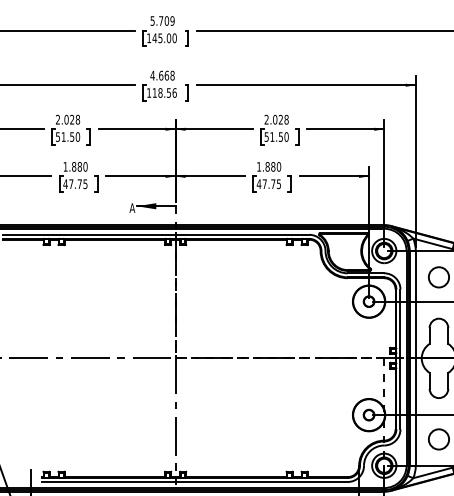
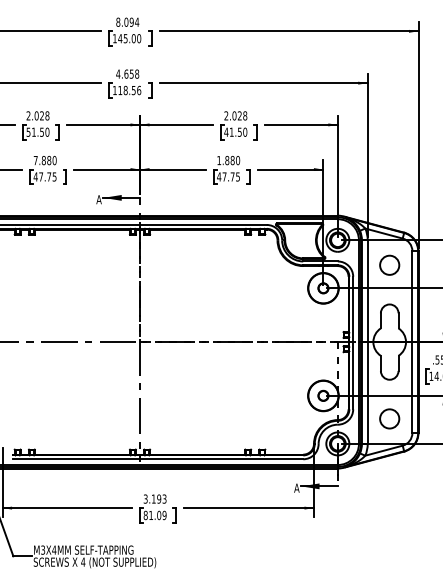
text: (162, 20) -> (127, 21), 5.709 -> 8.094
text: (166, 75) -> (131, 73), 4.668 -> 4.658
text: (266, 136) -> (226, 131), 51.50 -> 41.50
text: (65, 166) -> (35, 160), 1.880 -> 7.880

